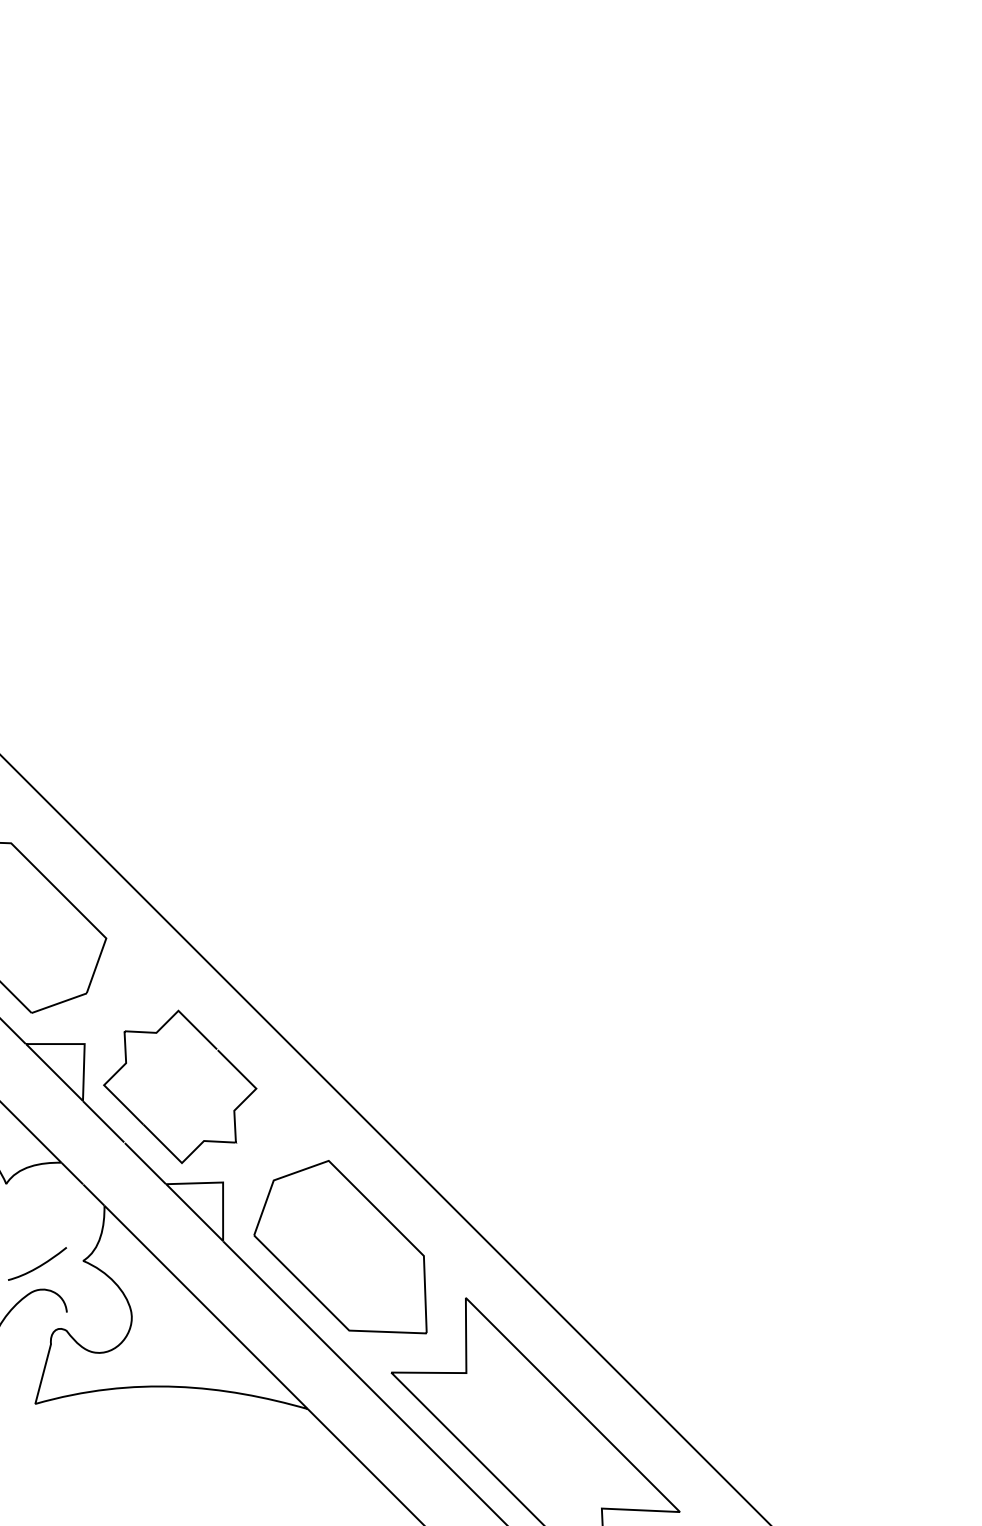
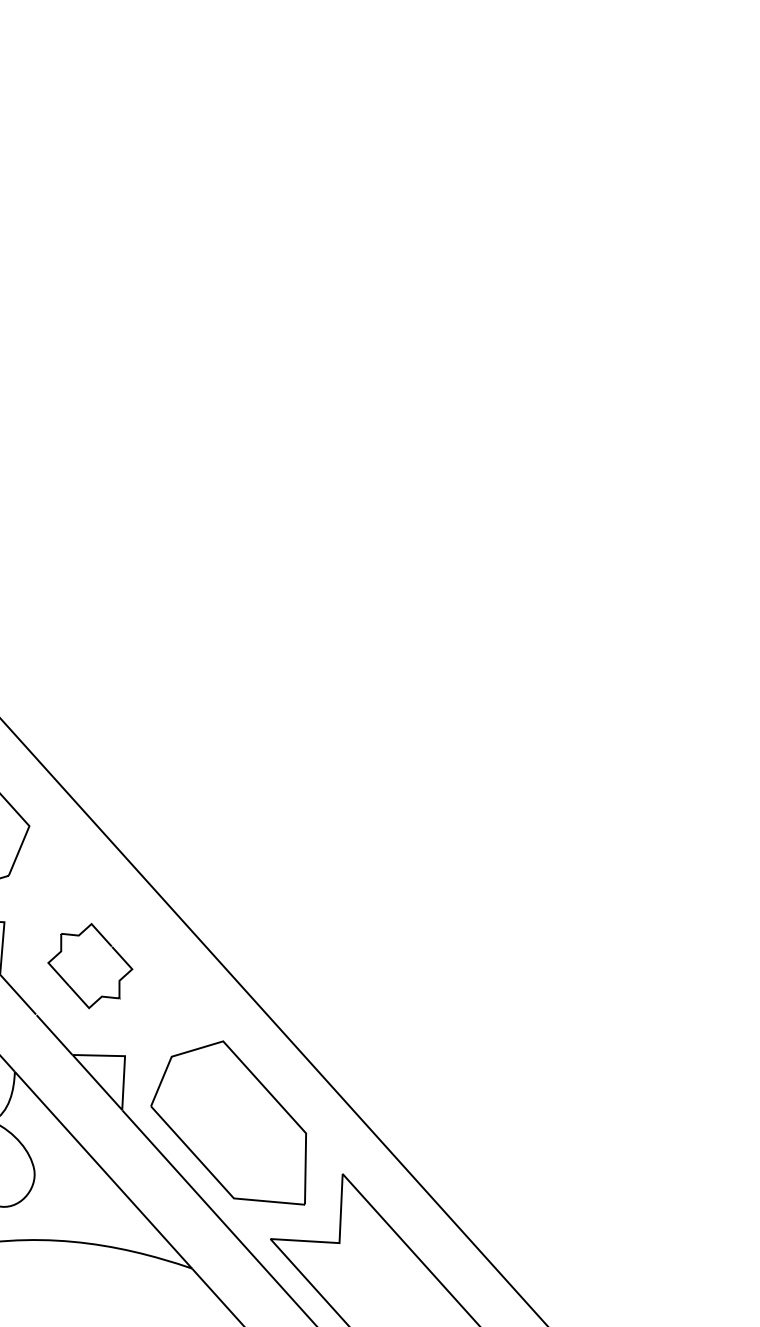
part: (180, 1086) -> (90, 965), size x0.6

